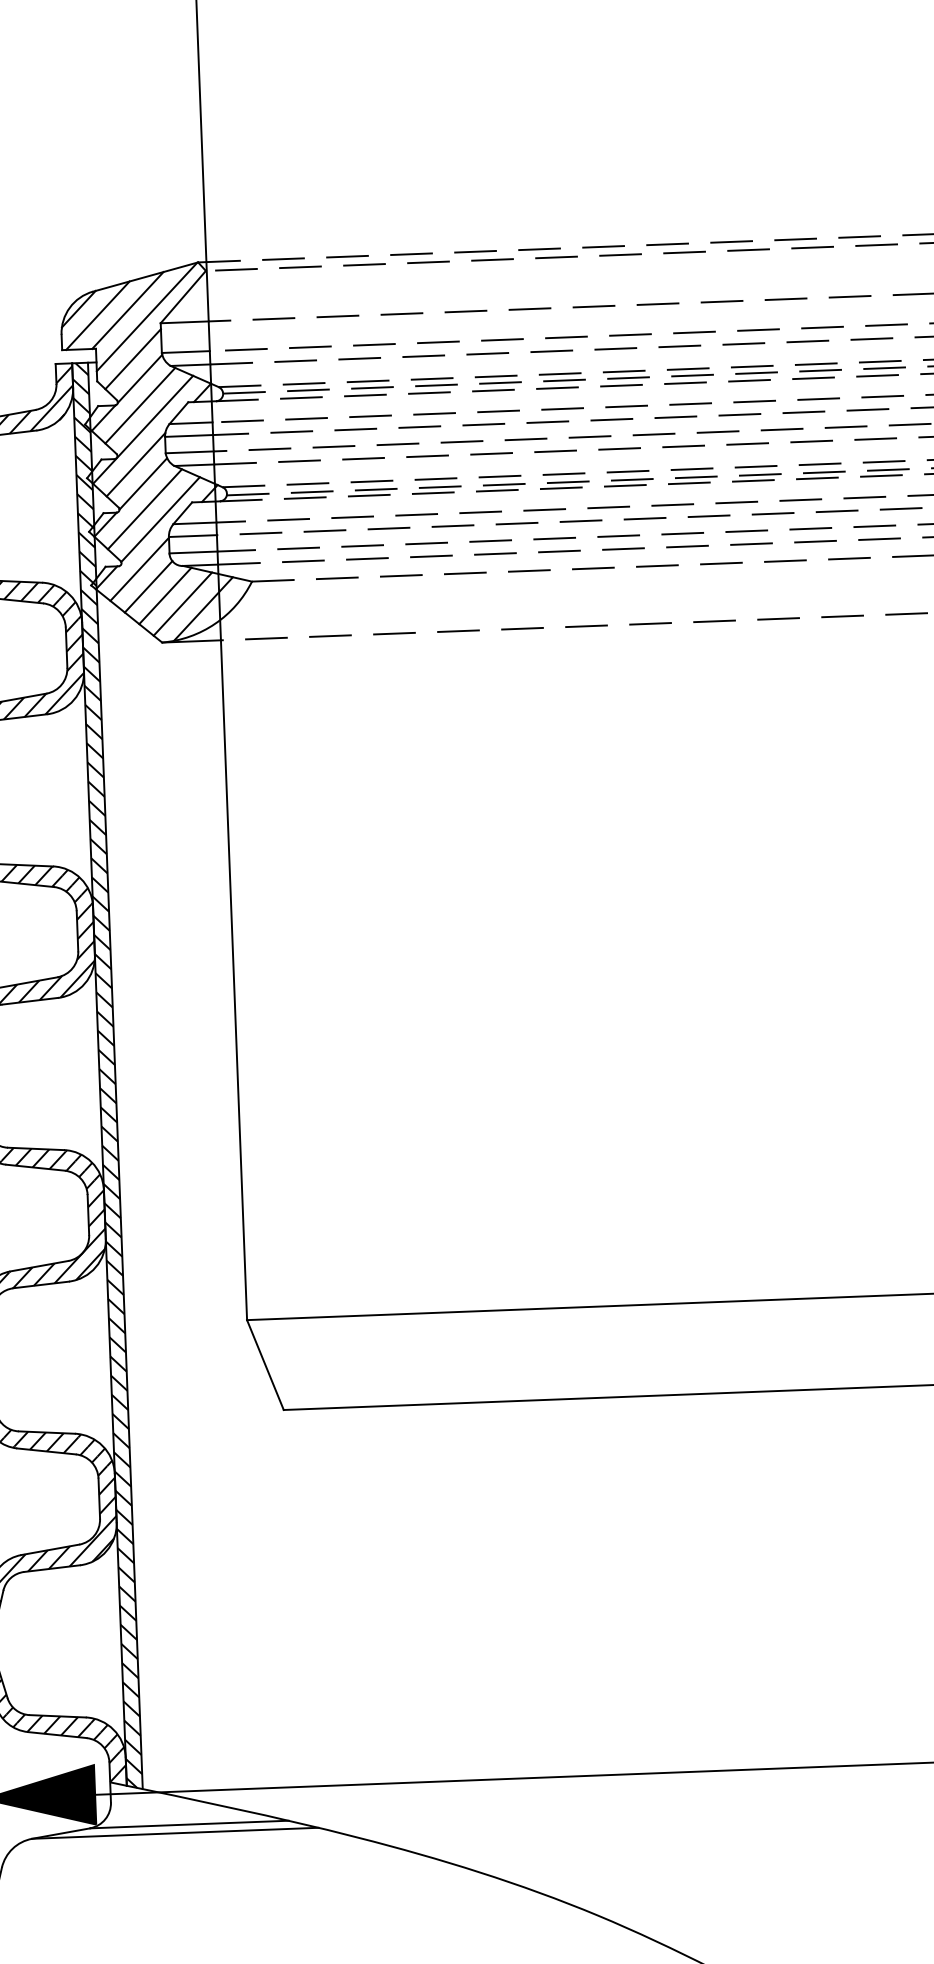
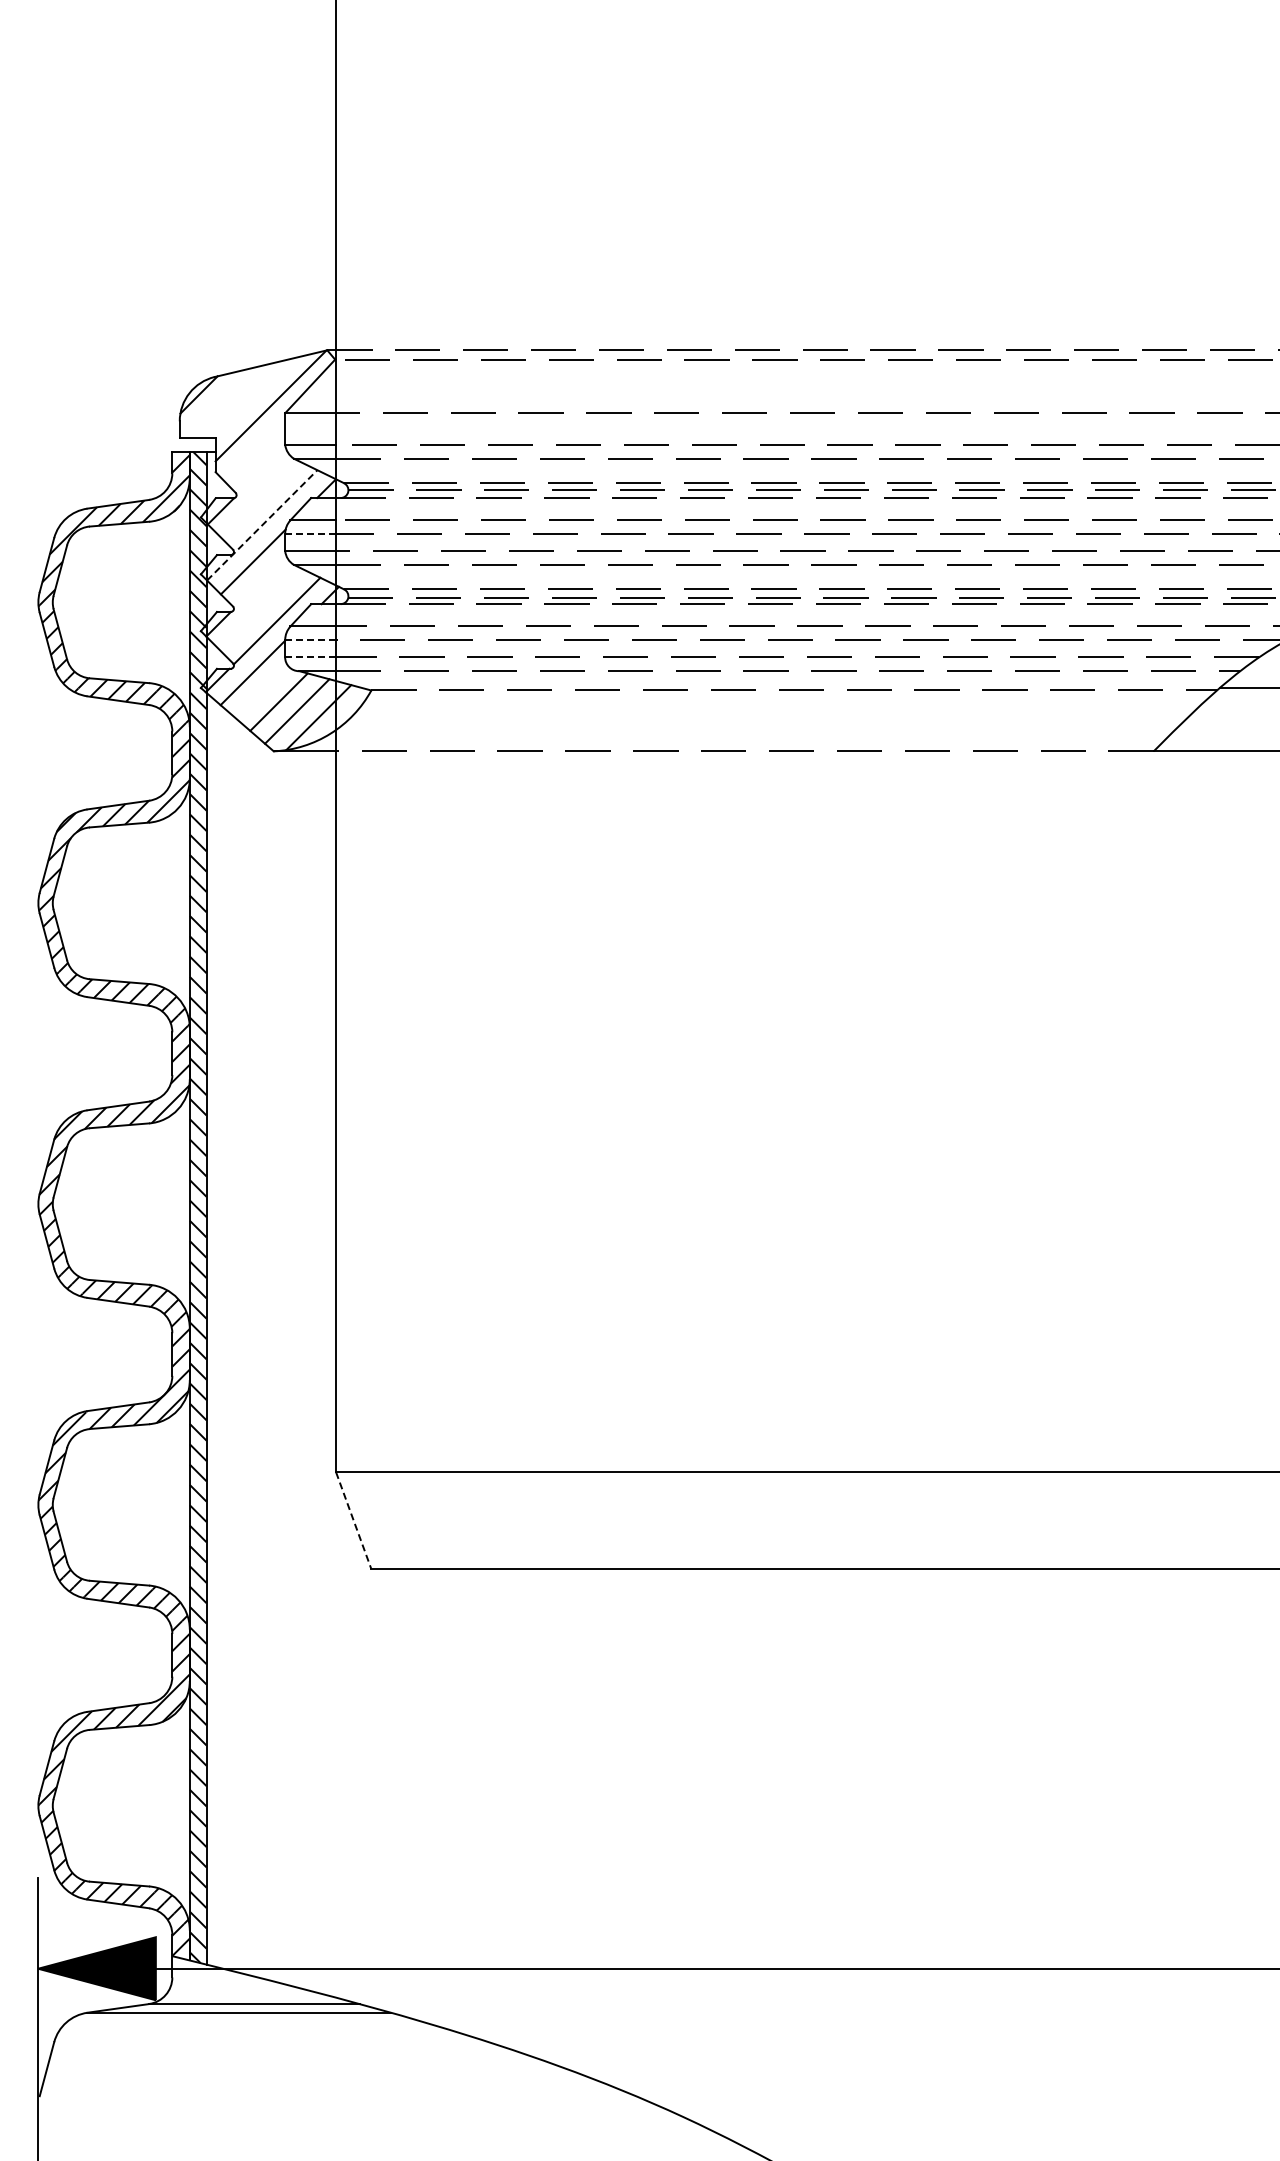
line: (127, 310) -> (250, 398), removed
line: (97, 315) -> (218, 402), removed
line: (133, 358) -> (254, 449), removed
line: (139, 378) -> (260, 470), removed
line: (139, 405) -> (259, 499), removed
line: (143, 429) -> (262, 524), solid -> dashed
line: (188, 435) -> (310, 533), solid -> dashed
line: (142, 483) -> (259, 582), removed
line: (144, 509) -> (260, 609), removed
line: (192, 535) -> (310, 639), solid -> dashed
line: (193, 552) -> (310, 657), solid -> dashed
line: (148, 586) -> (261, 691), removed
line: (265, 1365) -> (353, 1521), solid -> dashed

